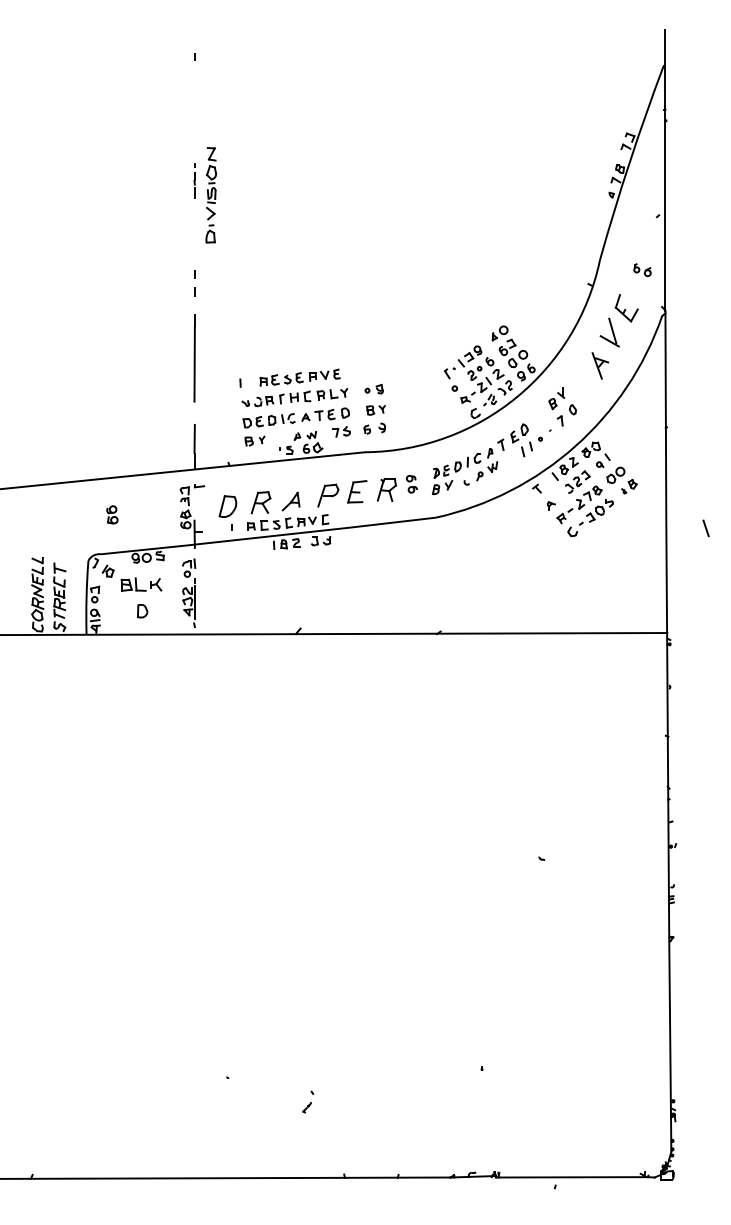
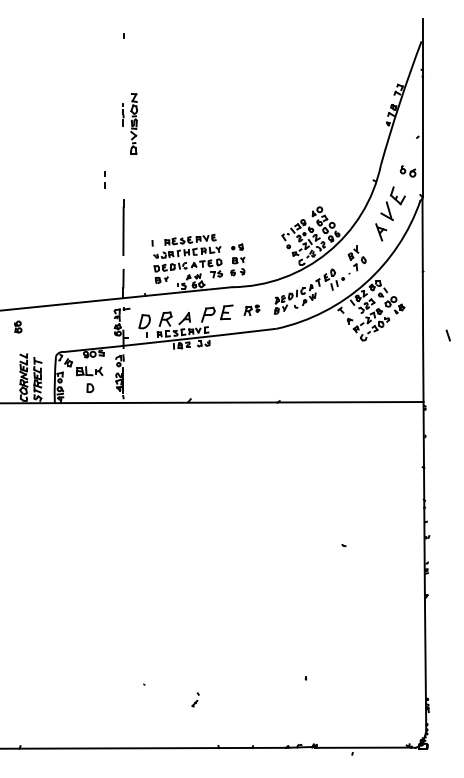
part: (641, 270) -> (407, 171), size x1.4
line: (193, 277) -> (104, 176), moved
part: (396, 488) -> (251, 310), size x0.6
part: (112, 514) -> (18, 326), moved

